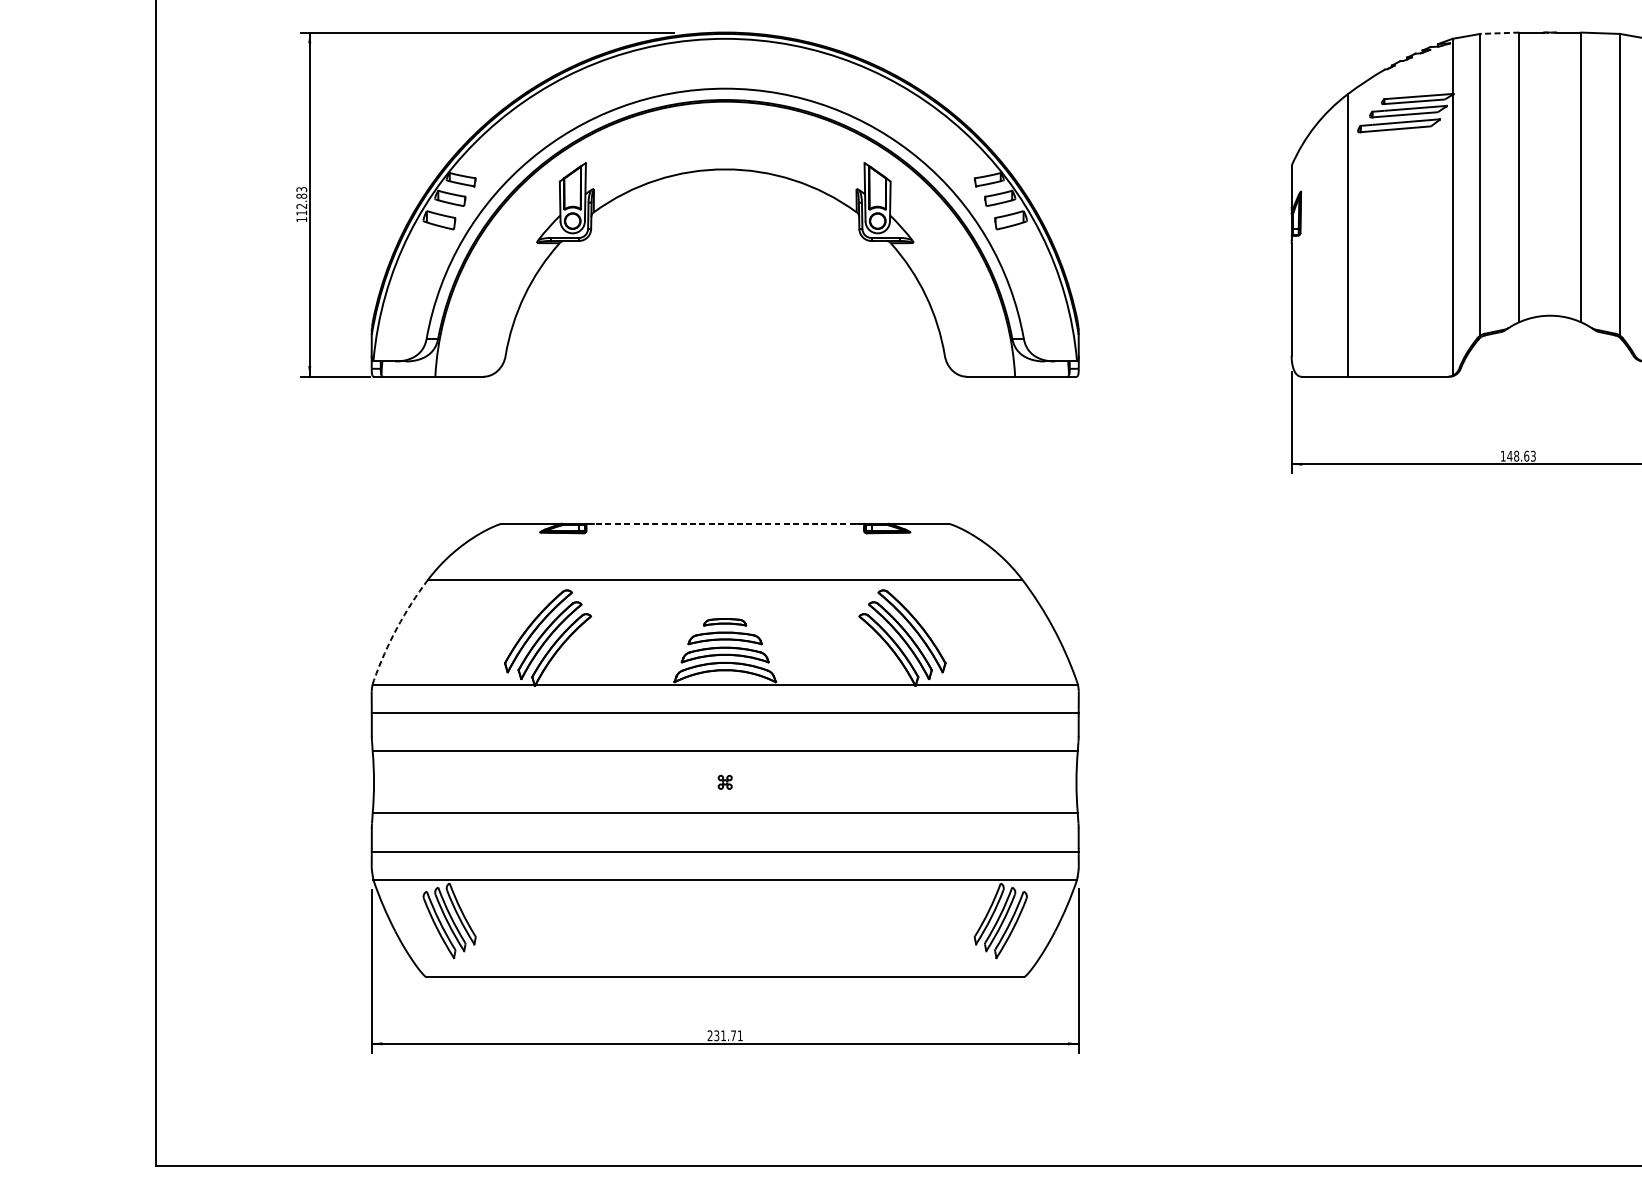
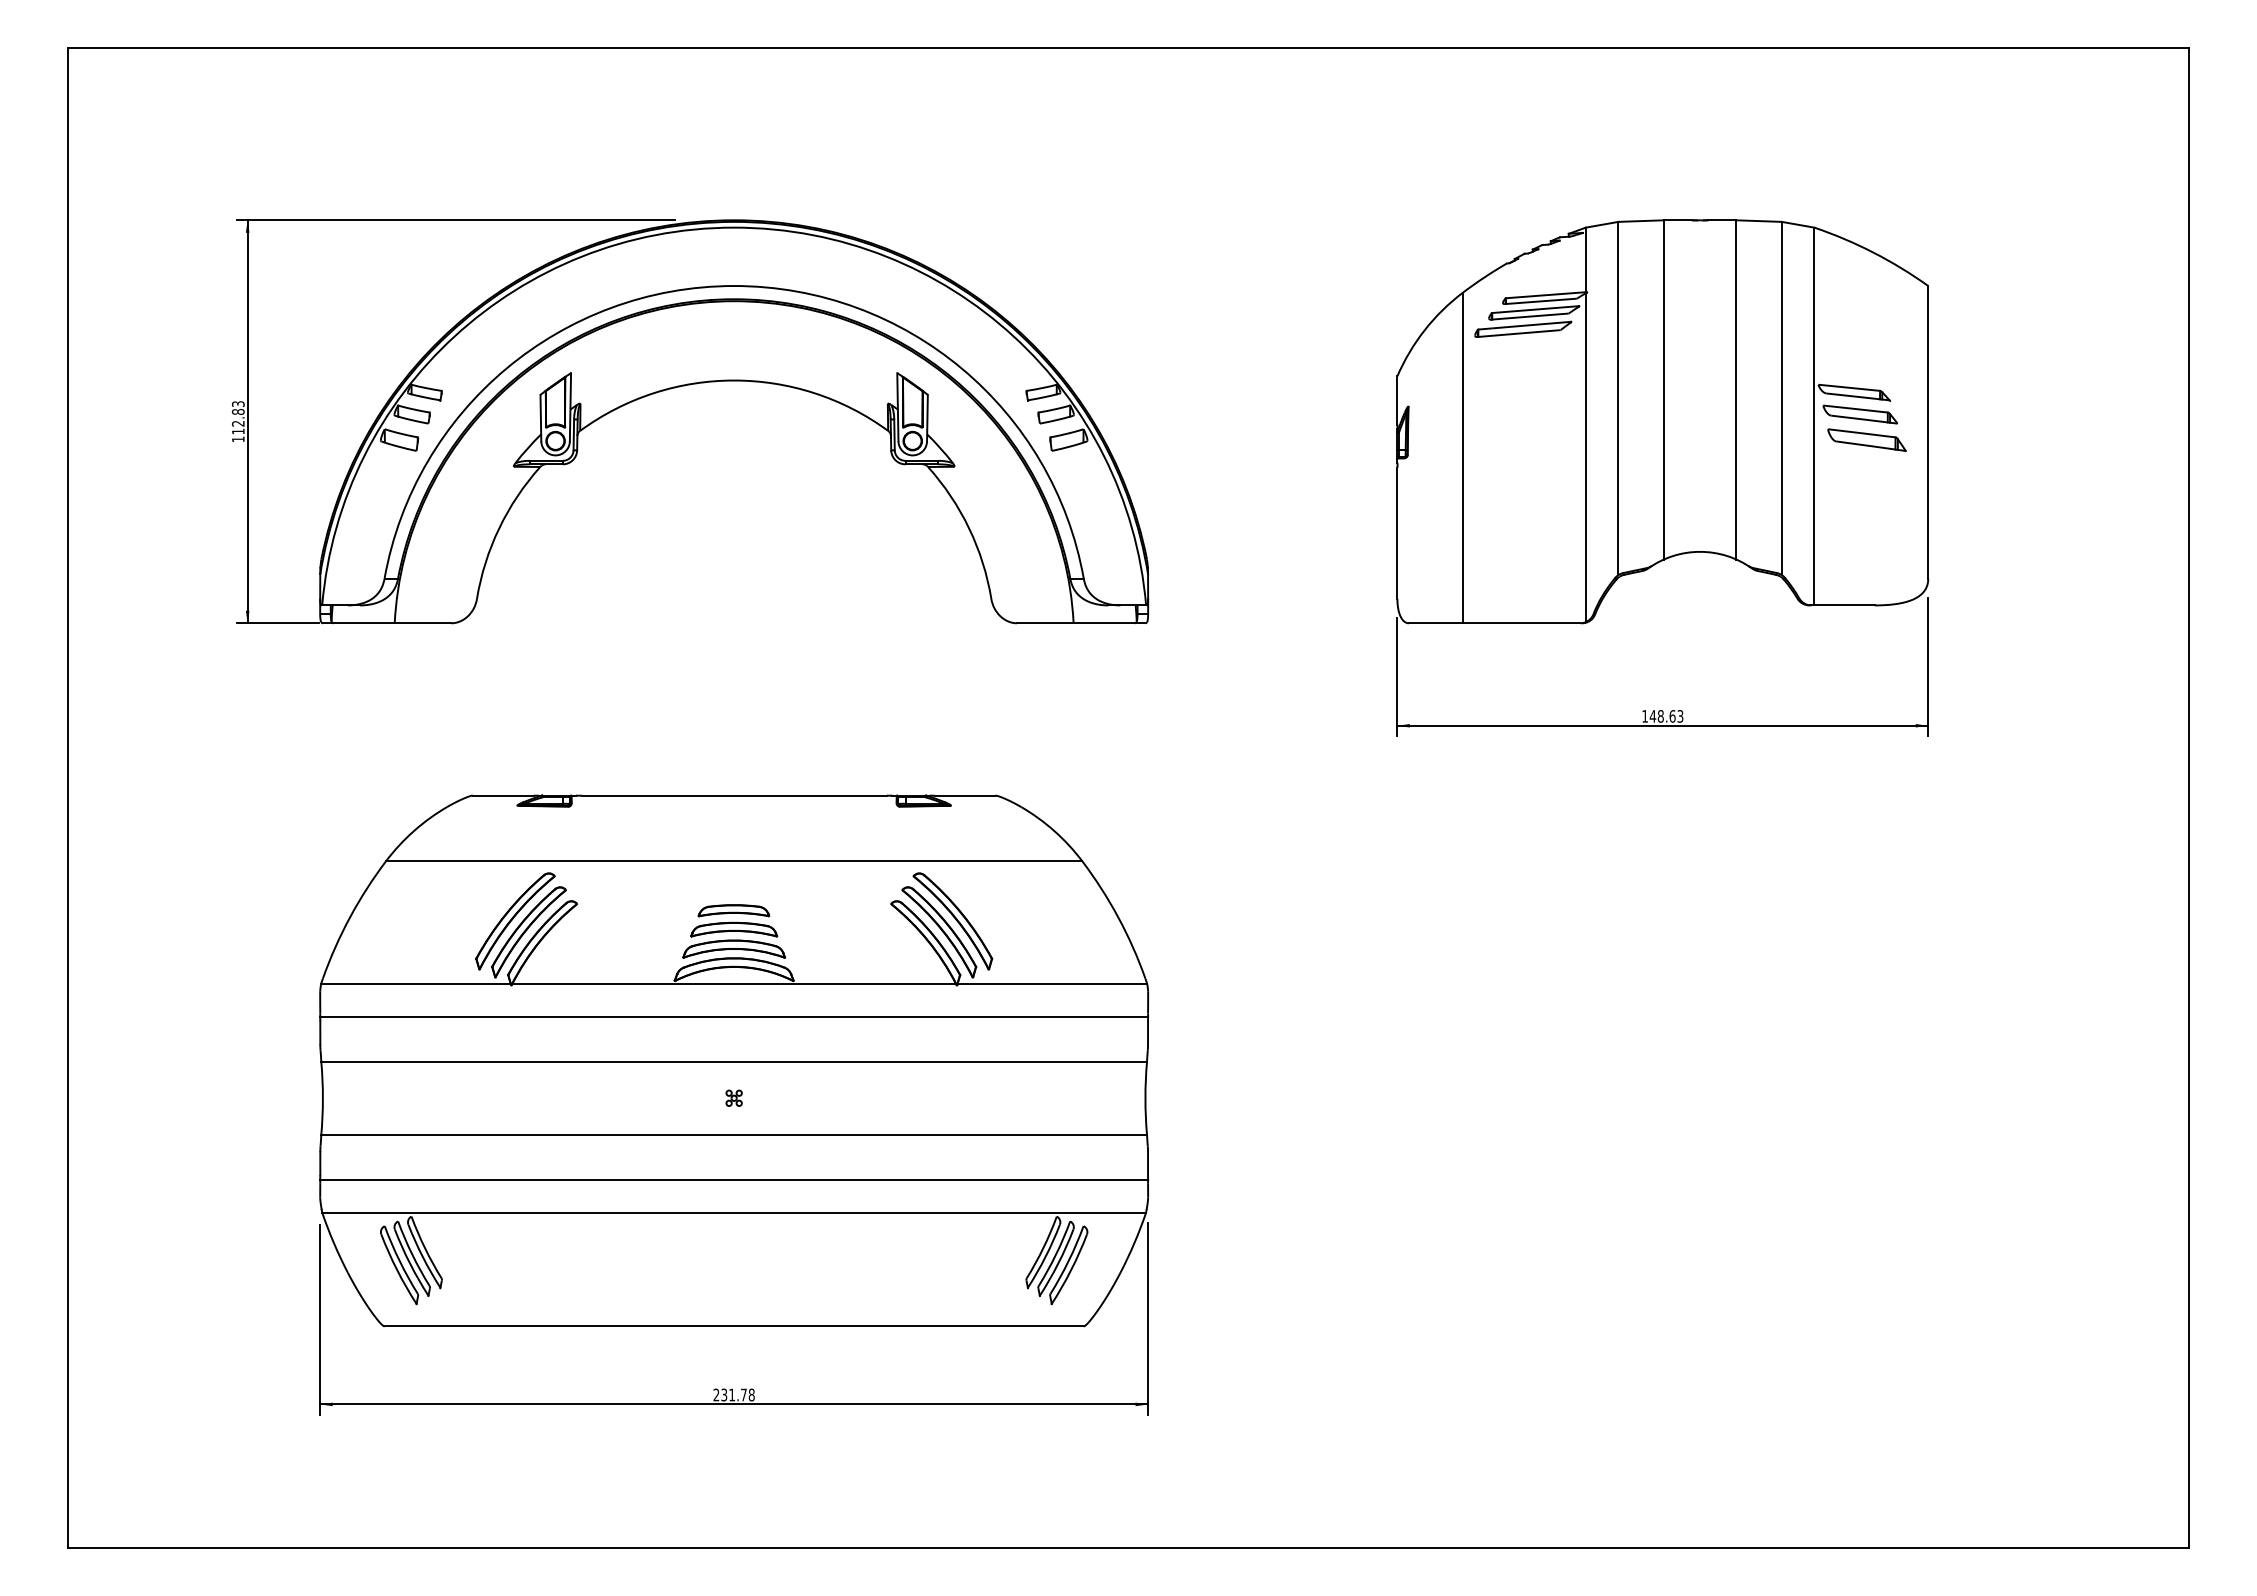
line: (1500, 33) -> (1641, 221), dashed -> solid
line: (725, 523) -> (734, 795), dashed -> solid
part: (724, 622) -> (733, 910), size x1.43
arc: (397, 627) -> (350, 917), dashed -> solid
text: (740, 1035) -> (751, 1394), 231.71 -> 231.78

